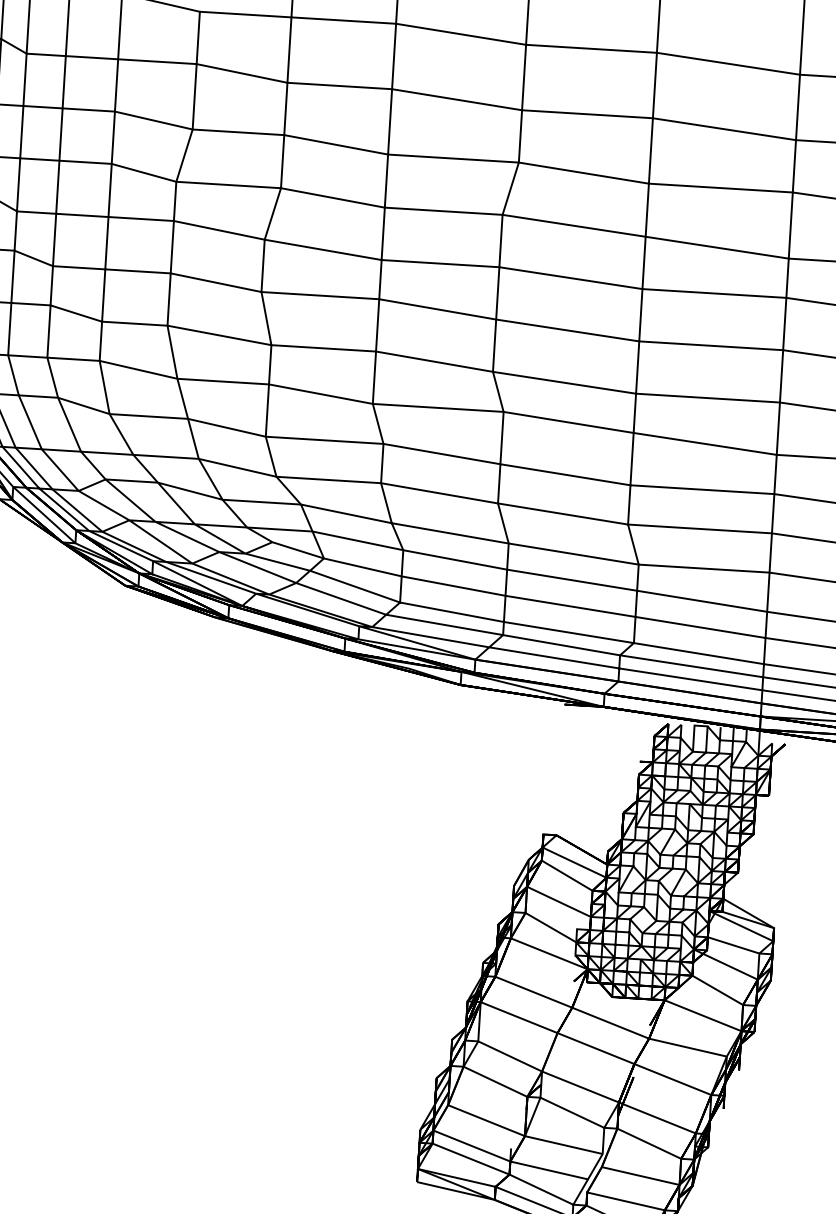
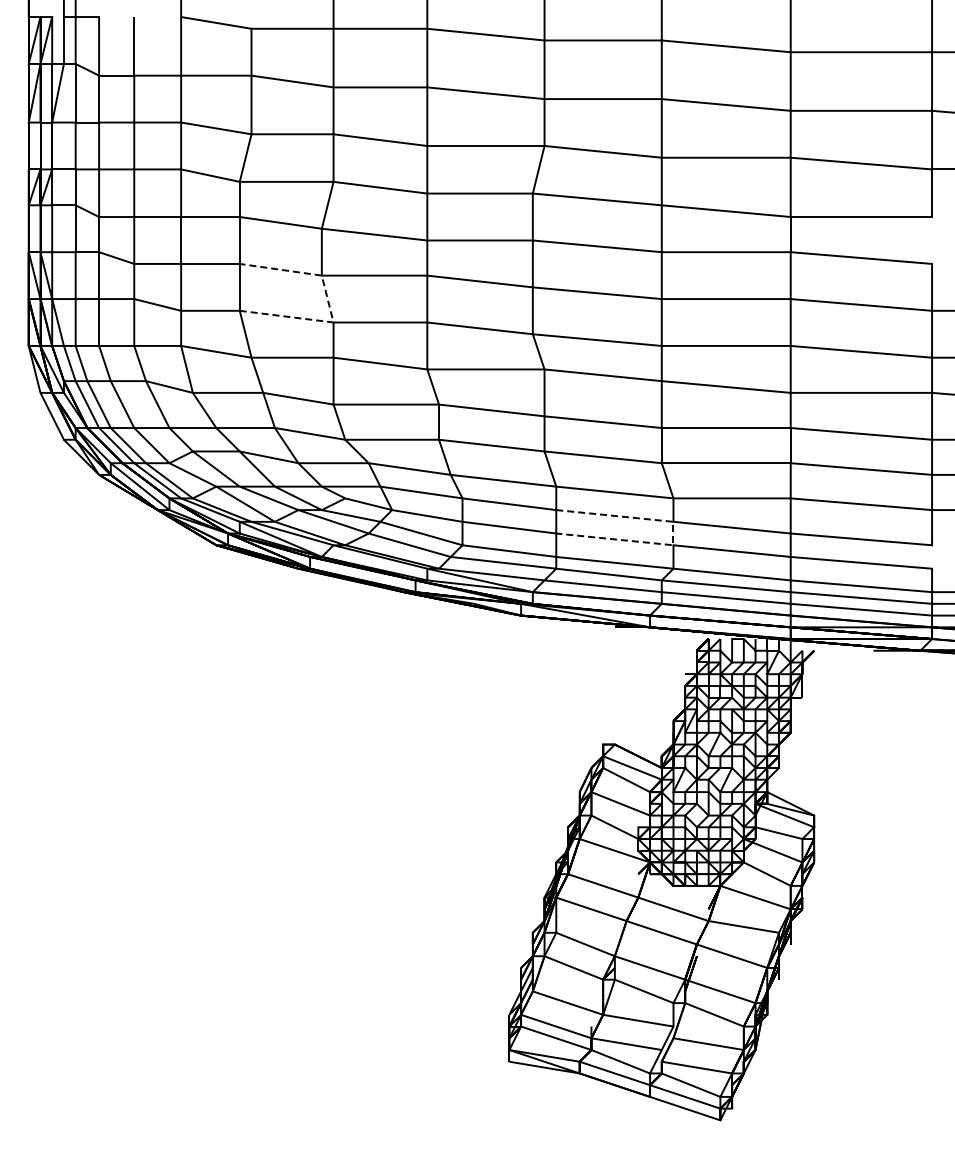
line: (268, 324) -> (329, 304), solid -> dashed
line: (636, 603) -> (673, 533), solid -> dashed

